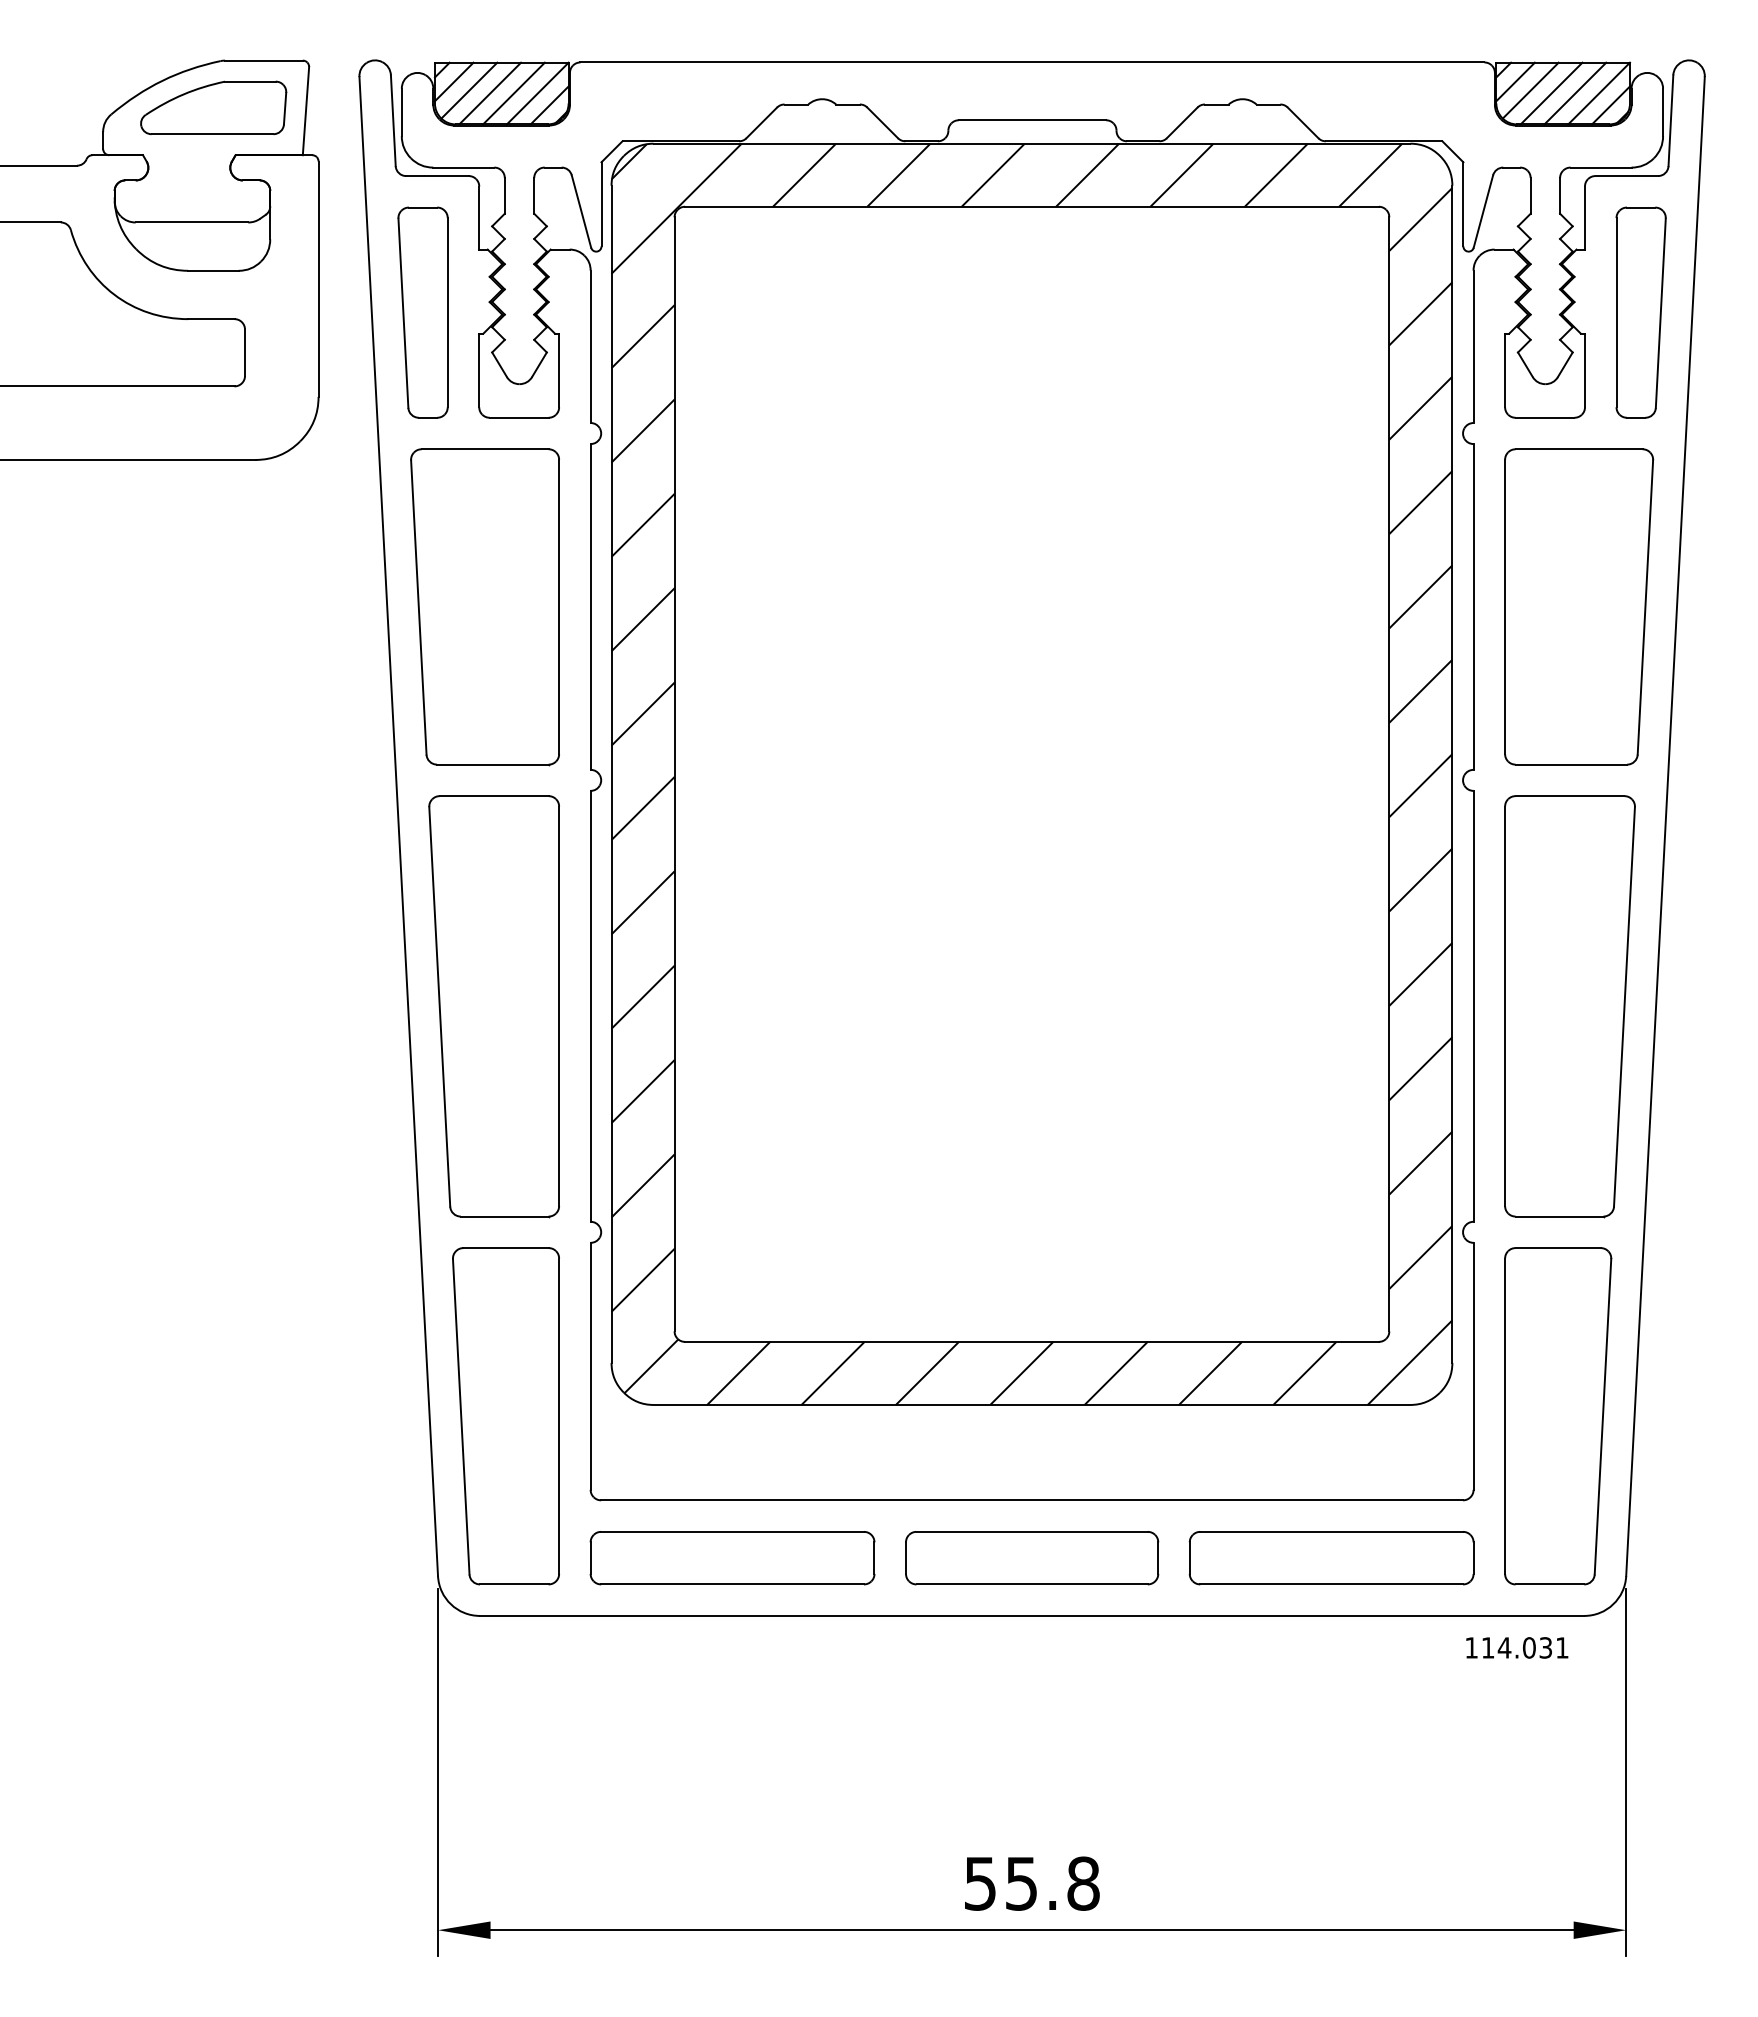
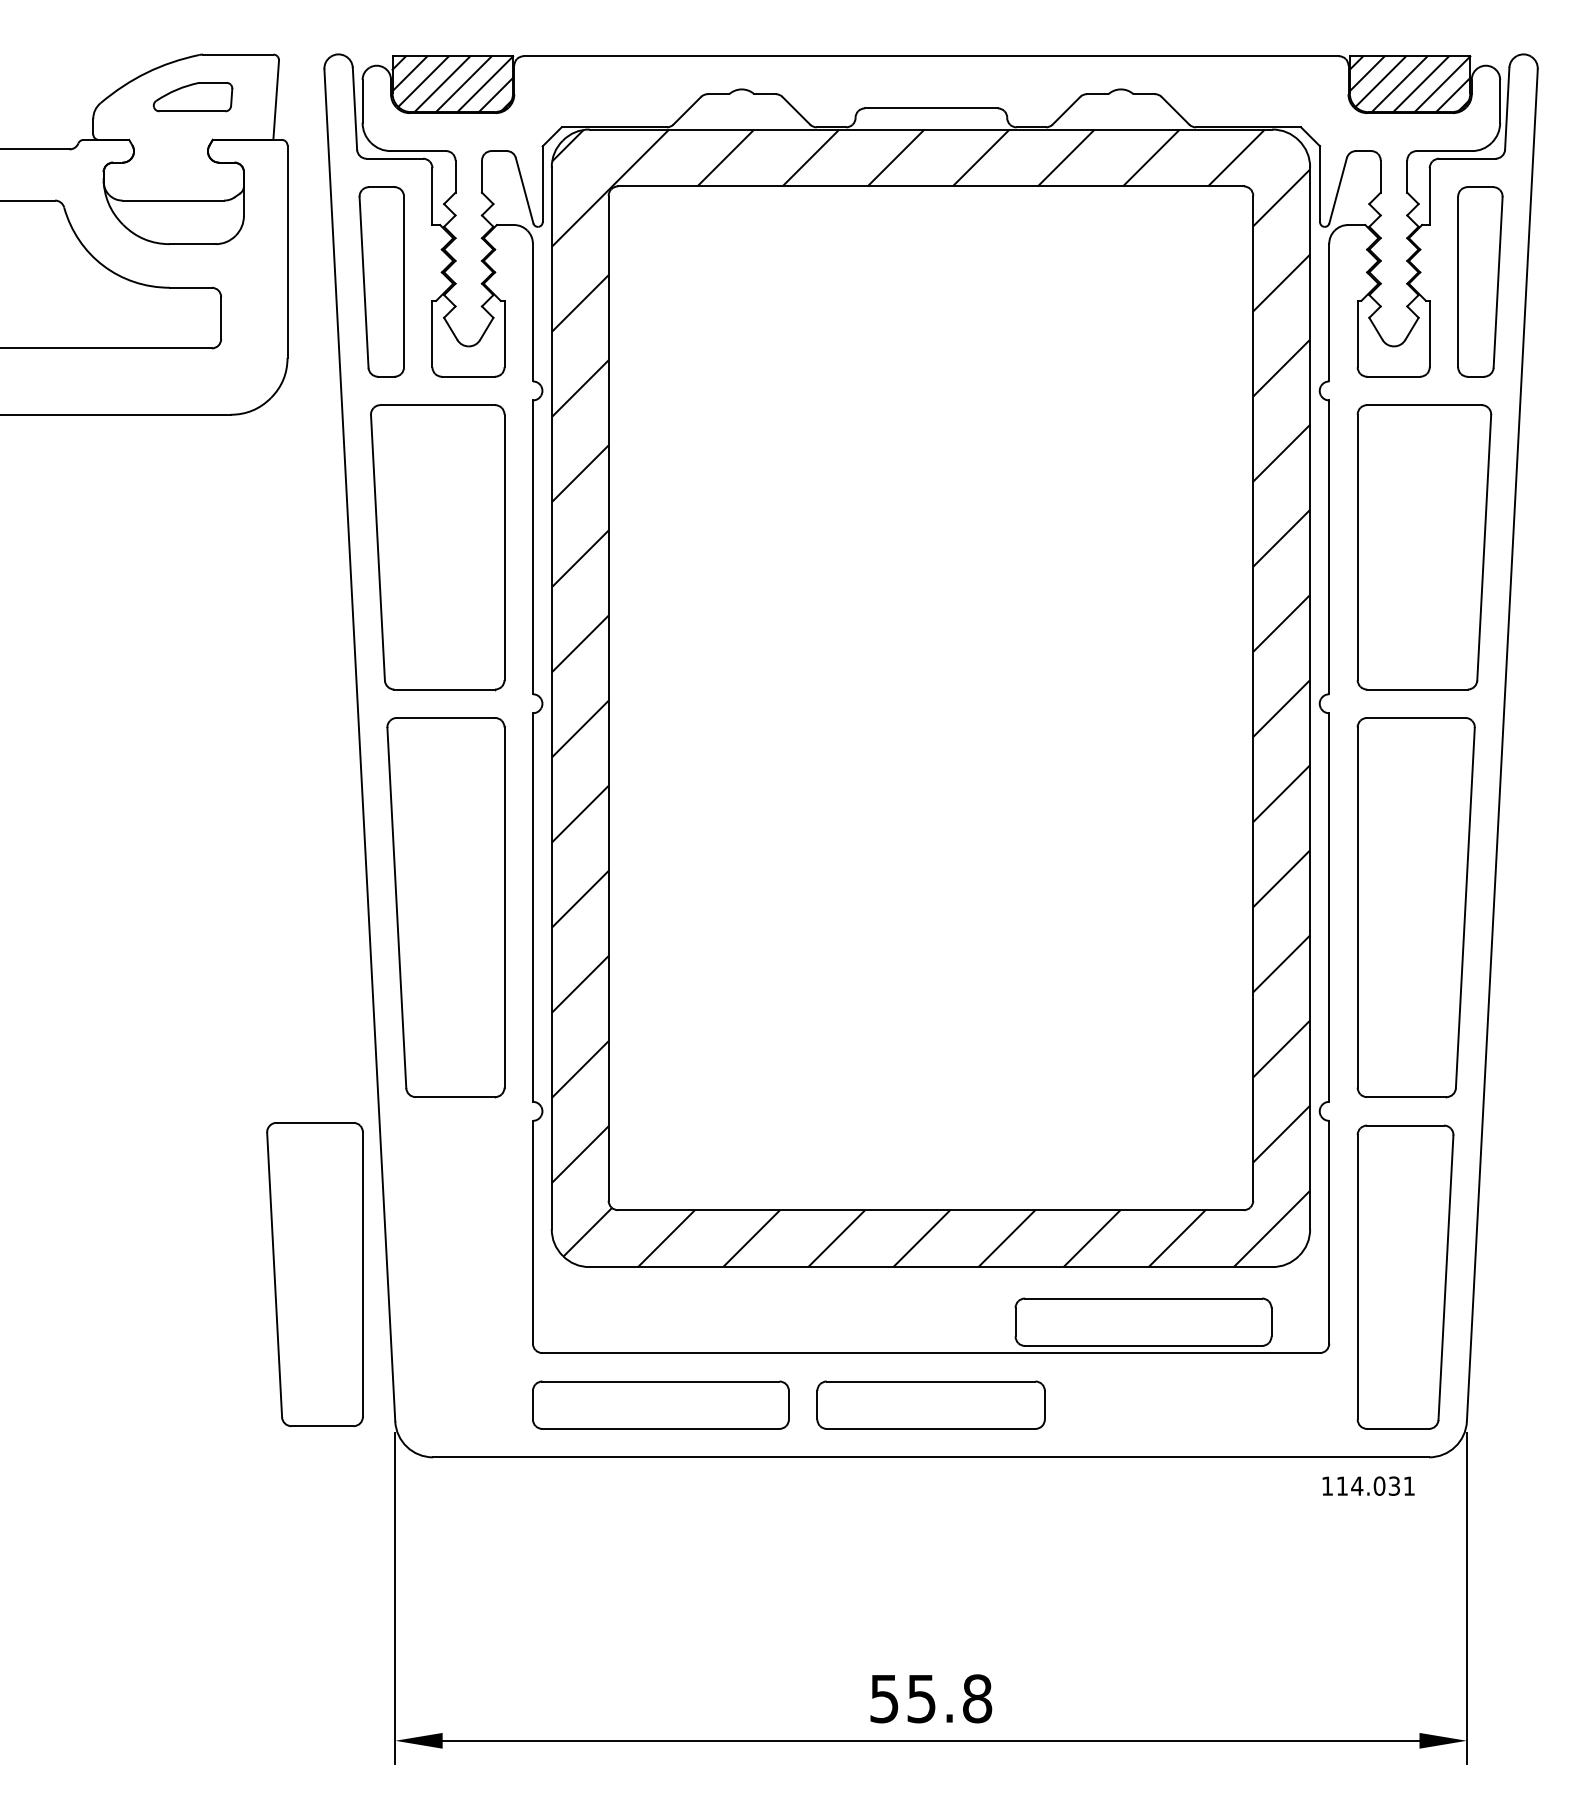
part: (213, 107) -> (192, 96), size x0.6
part: (505, 1416) -> (314, 1274), moved
part: (1331, 1558) -> (1143, 1322), moved

